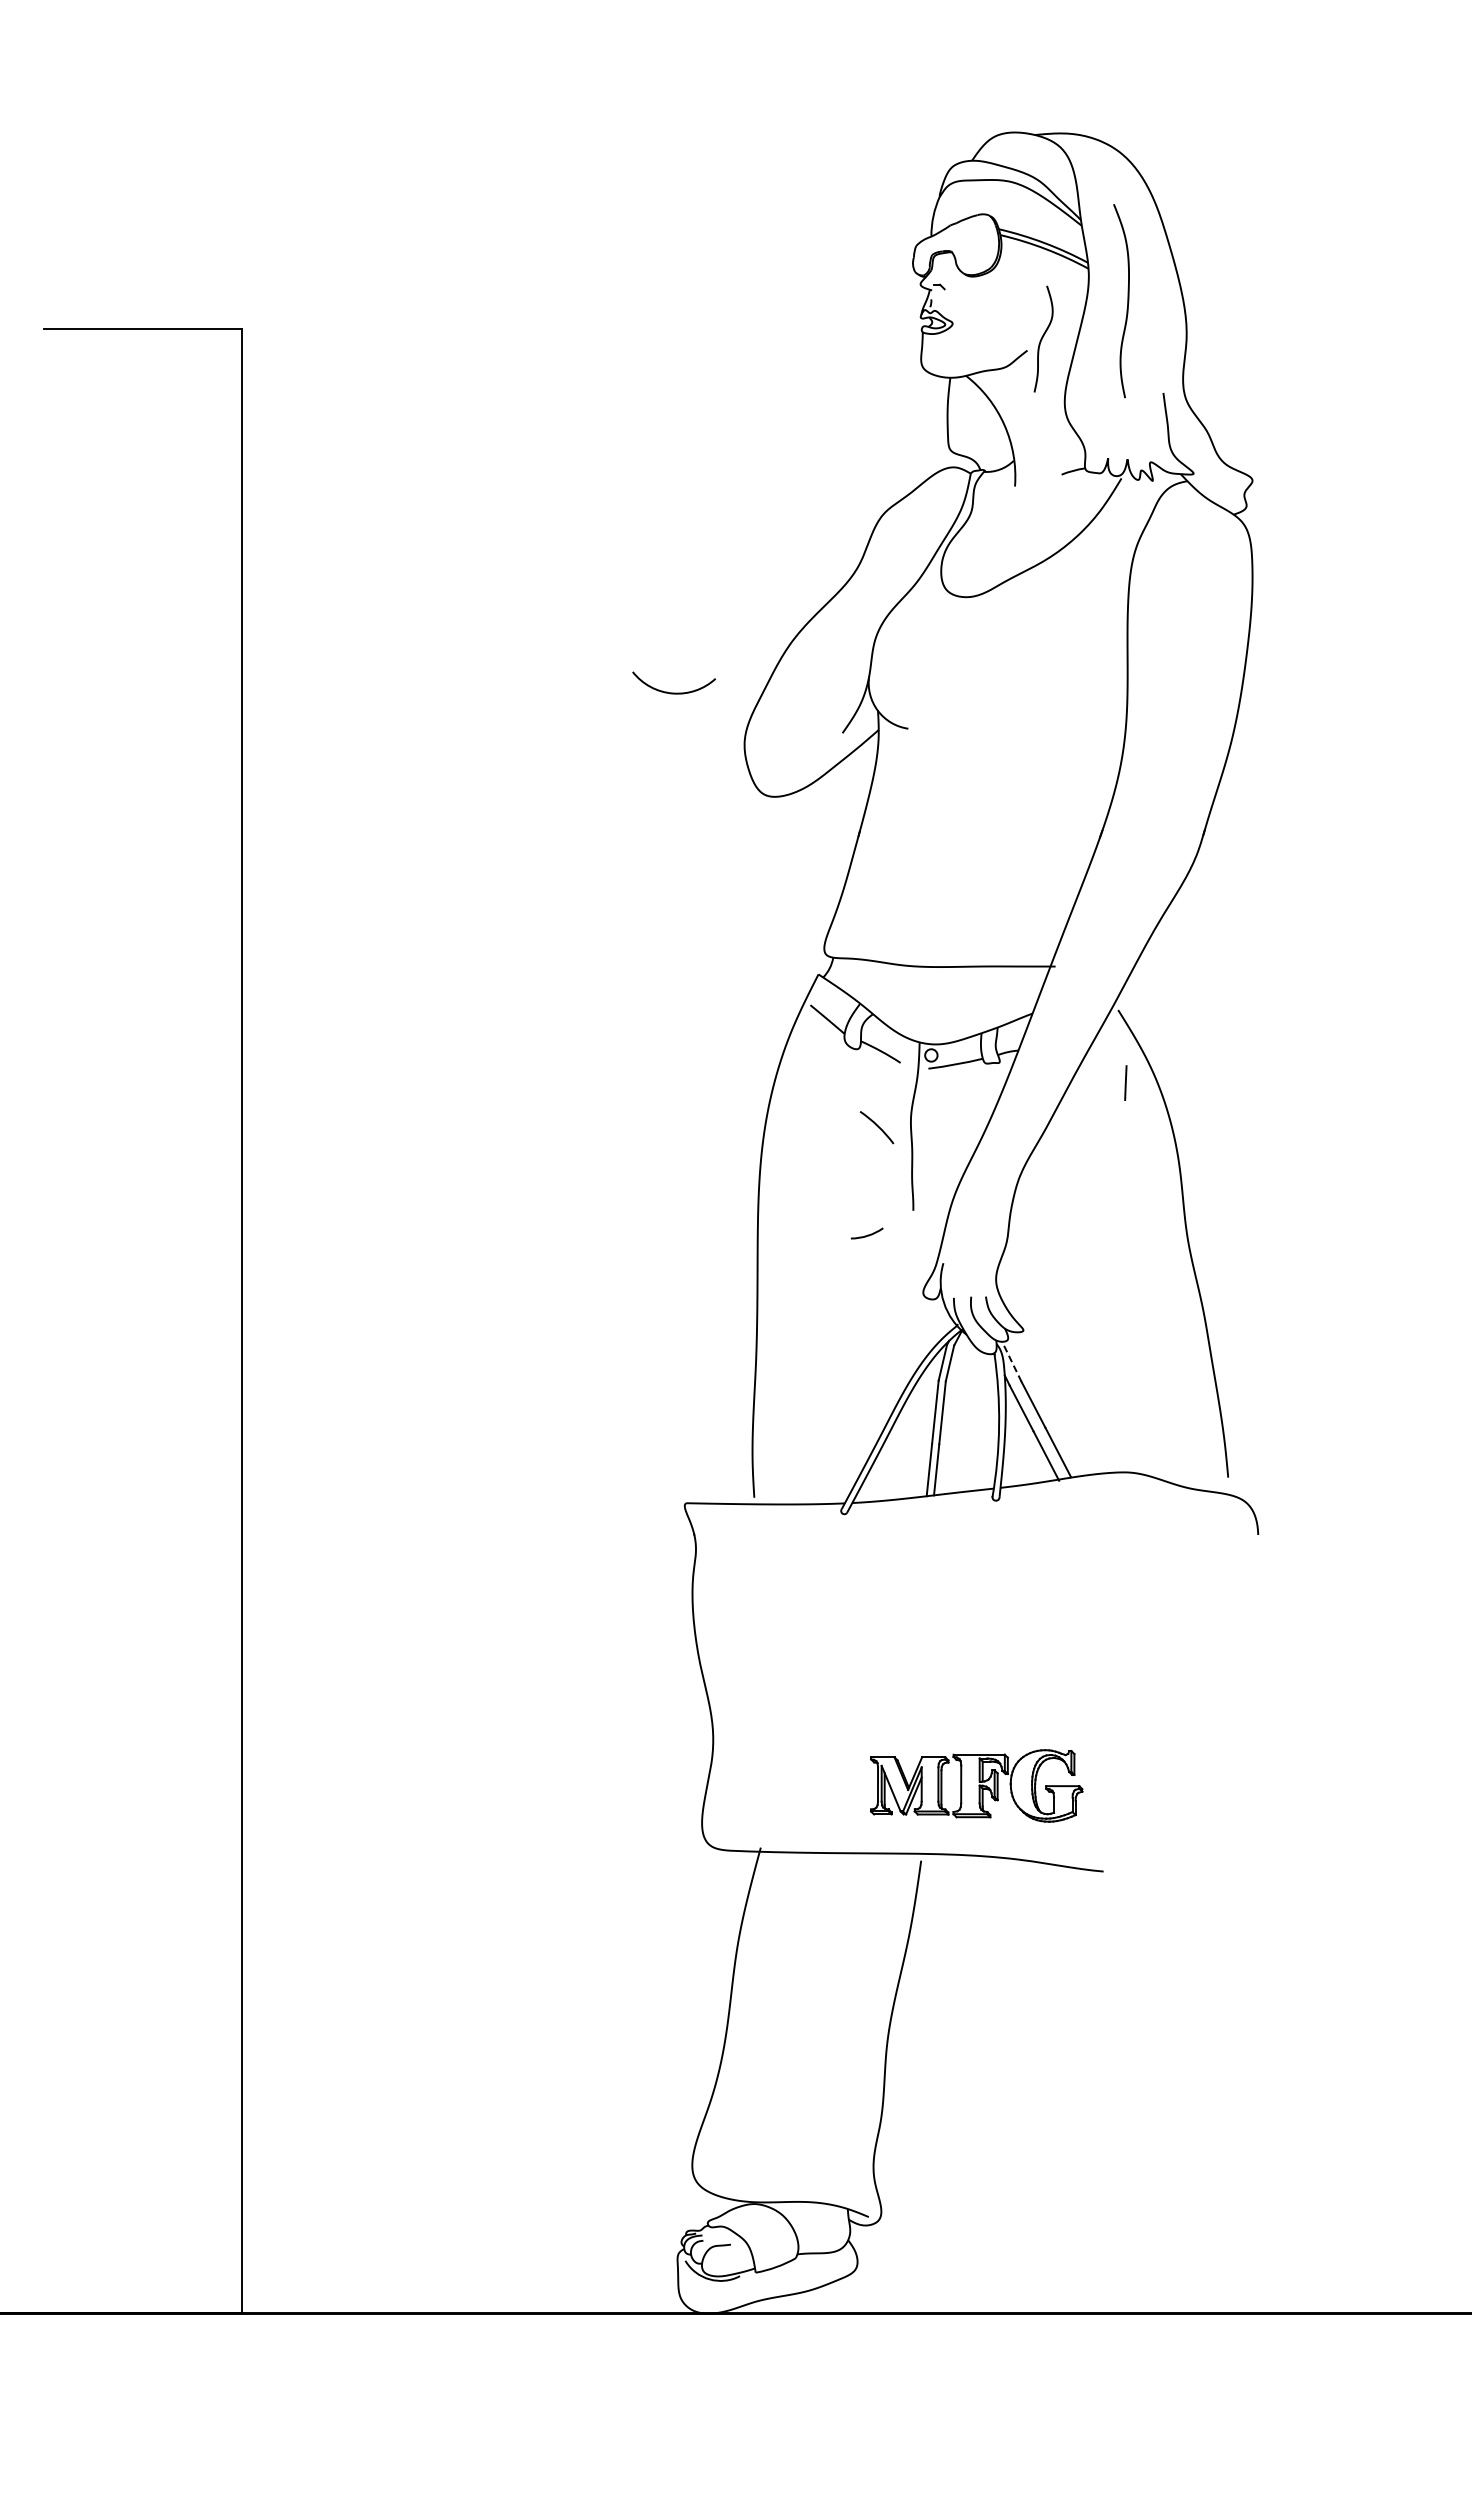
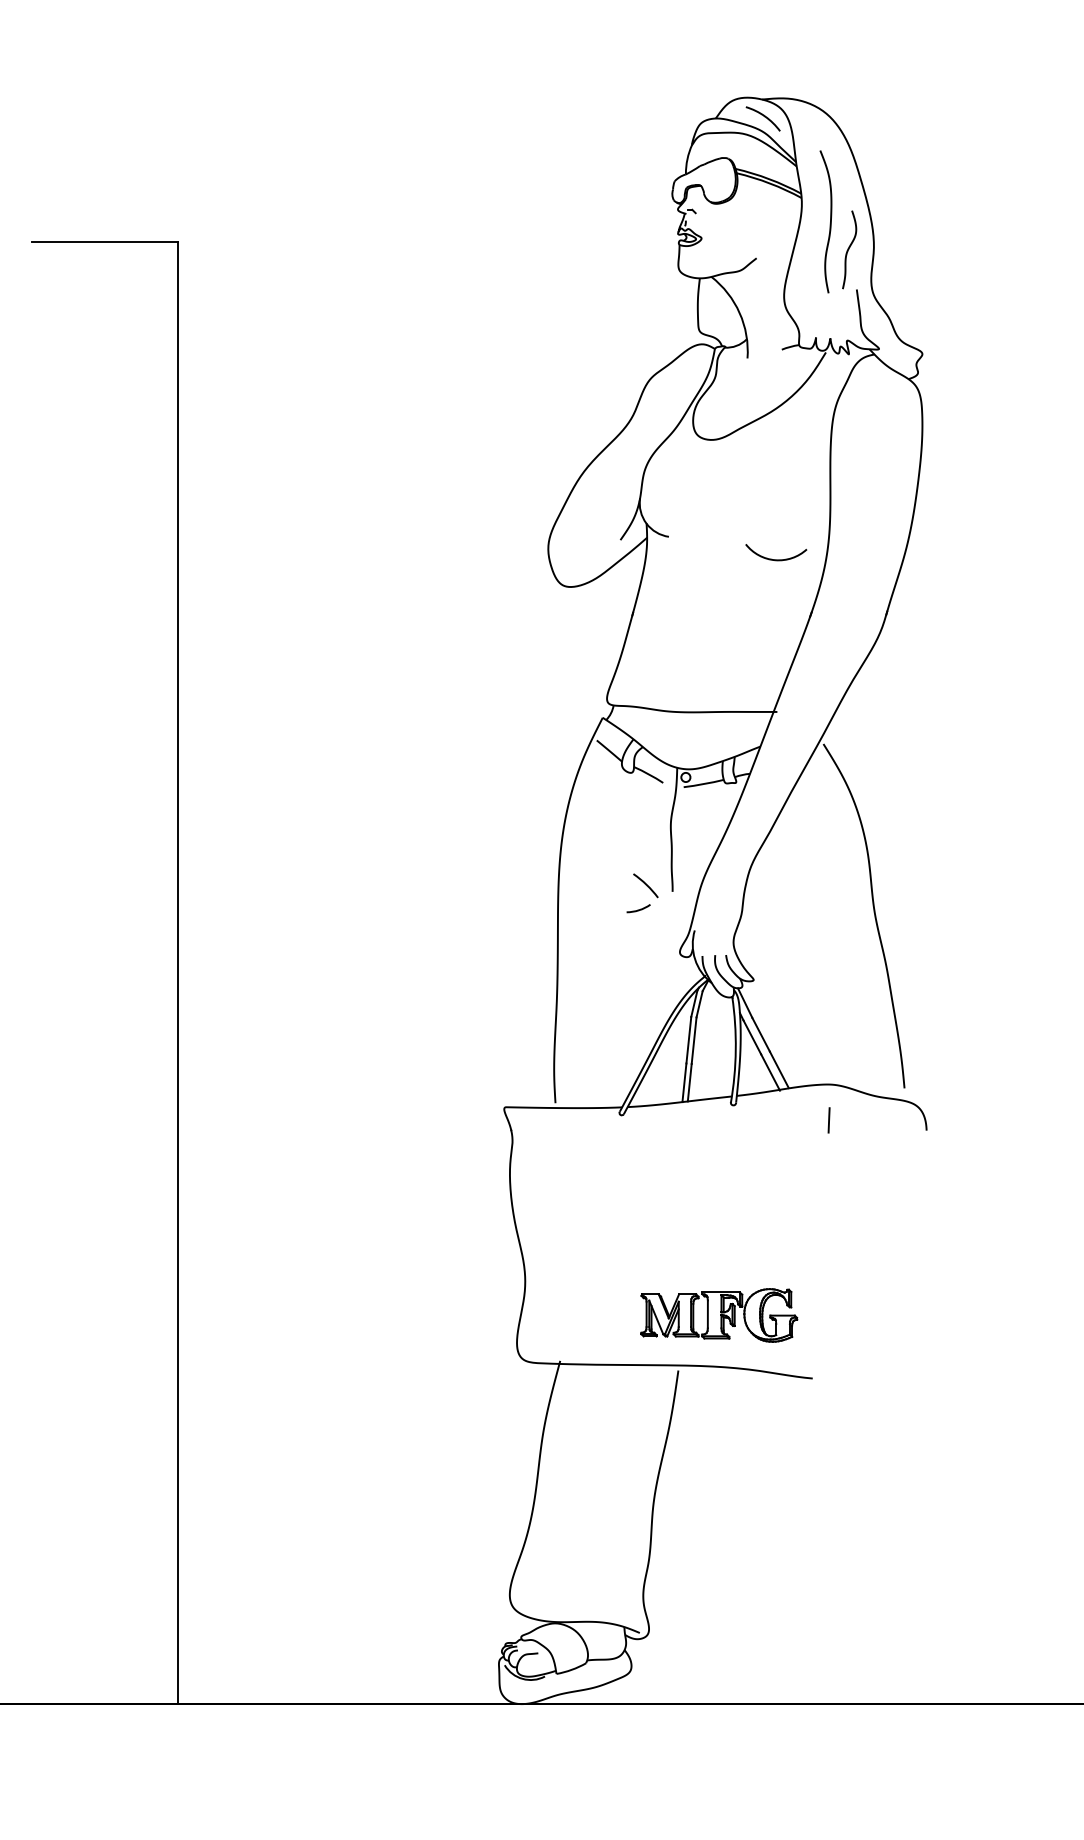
arc: (1037, 158) -> (764, 116), added
curve: (1043, 337) -> (849, 248), moved
arc: (673, 692) -> (775, 559), moved
line: (1125, 1082) -> (828, 1119), moved
arc: (876, 1126) -> (645, 885), moved
line: (1011, 1361) -> (744, 1002), dashed -> solid

